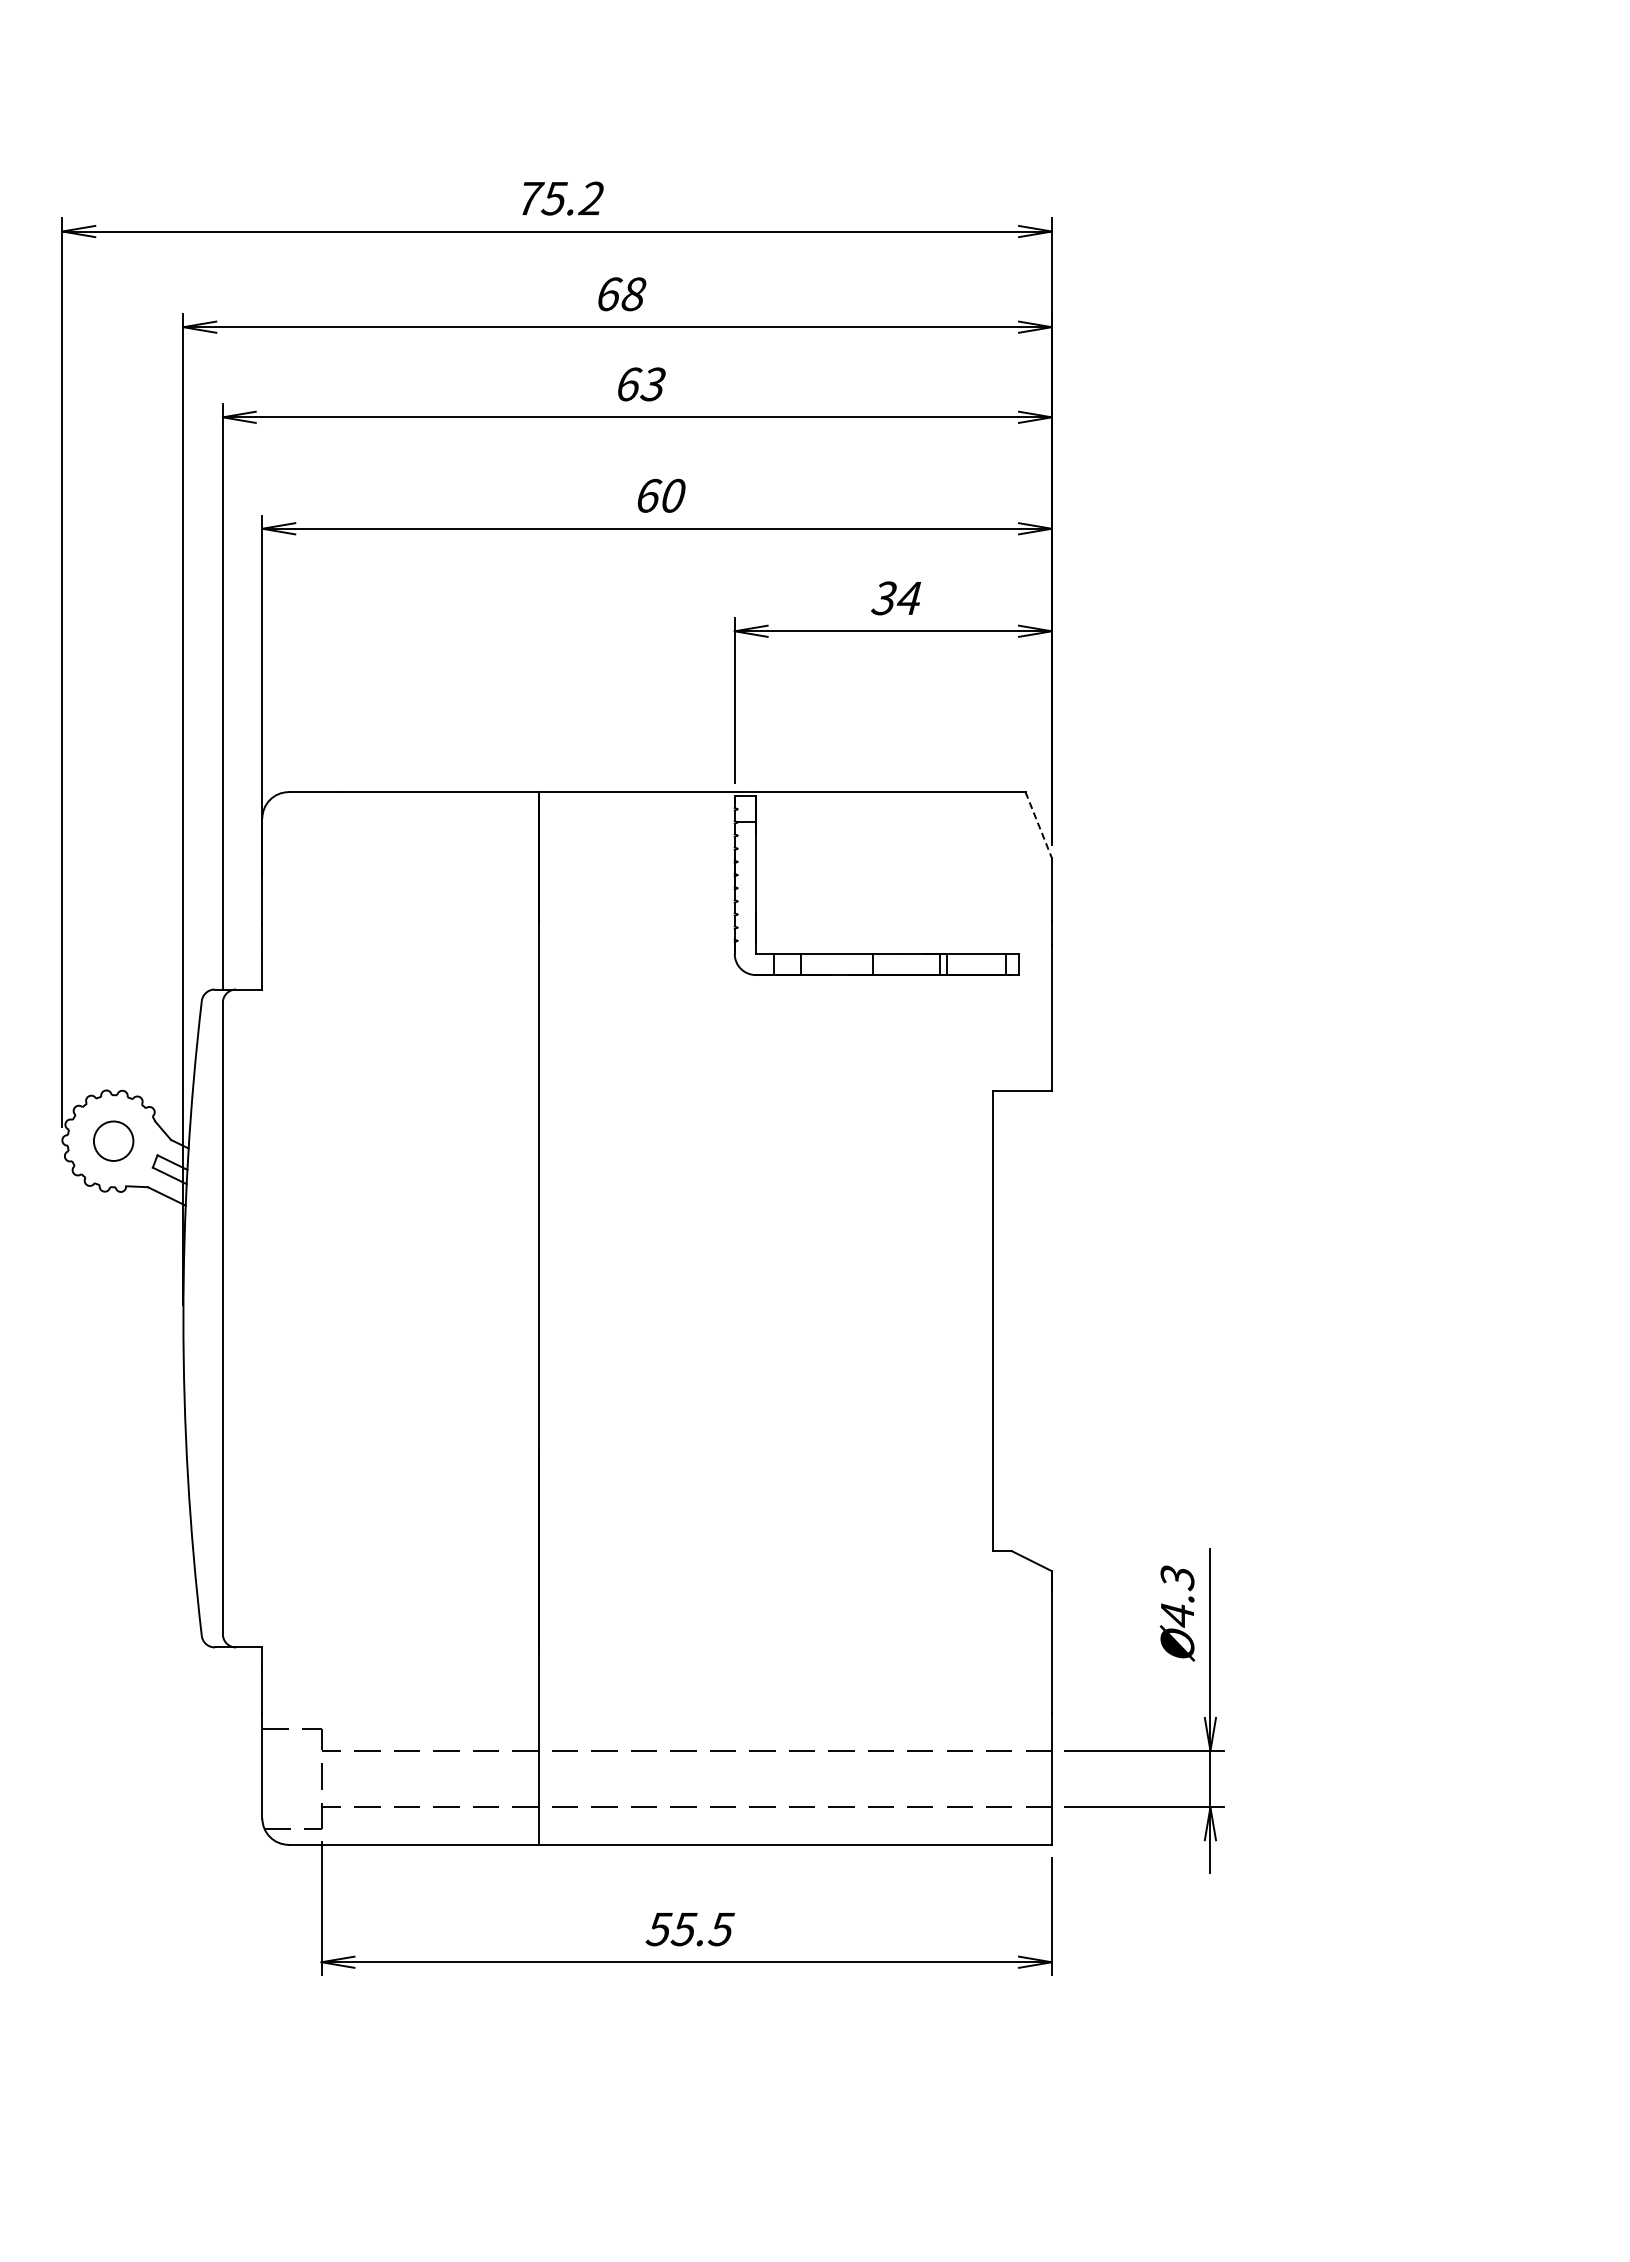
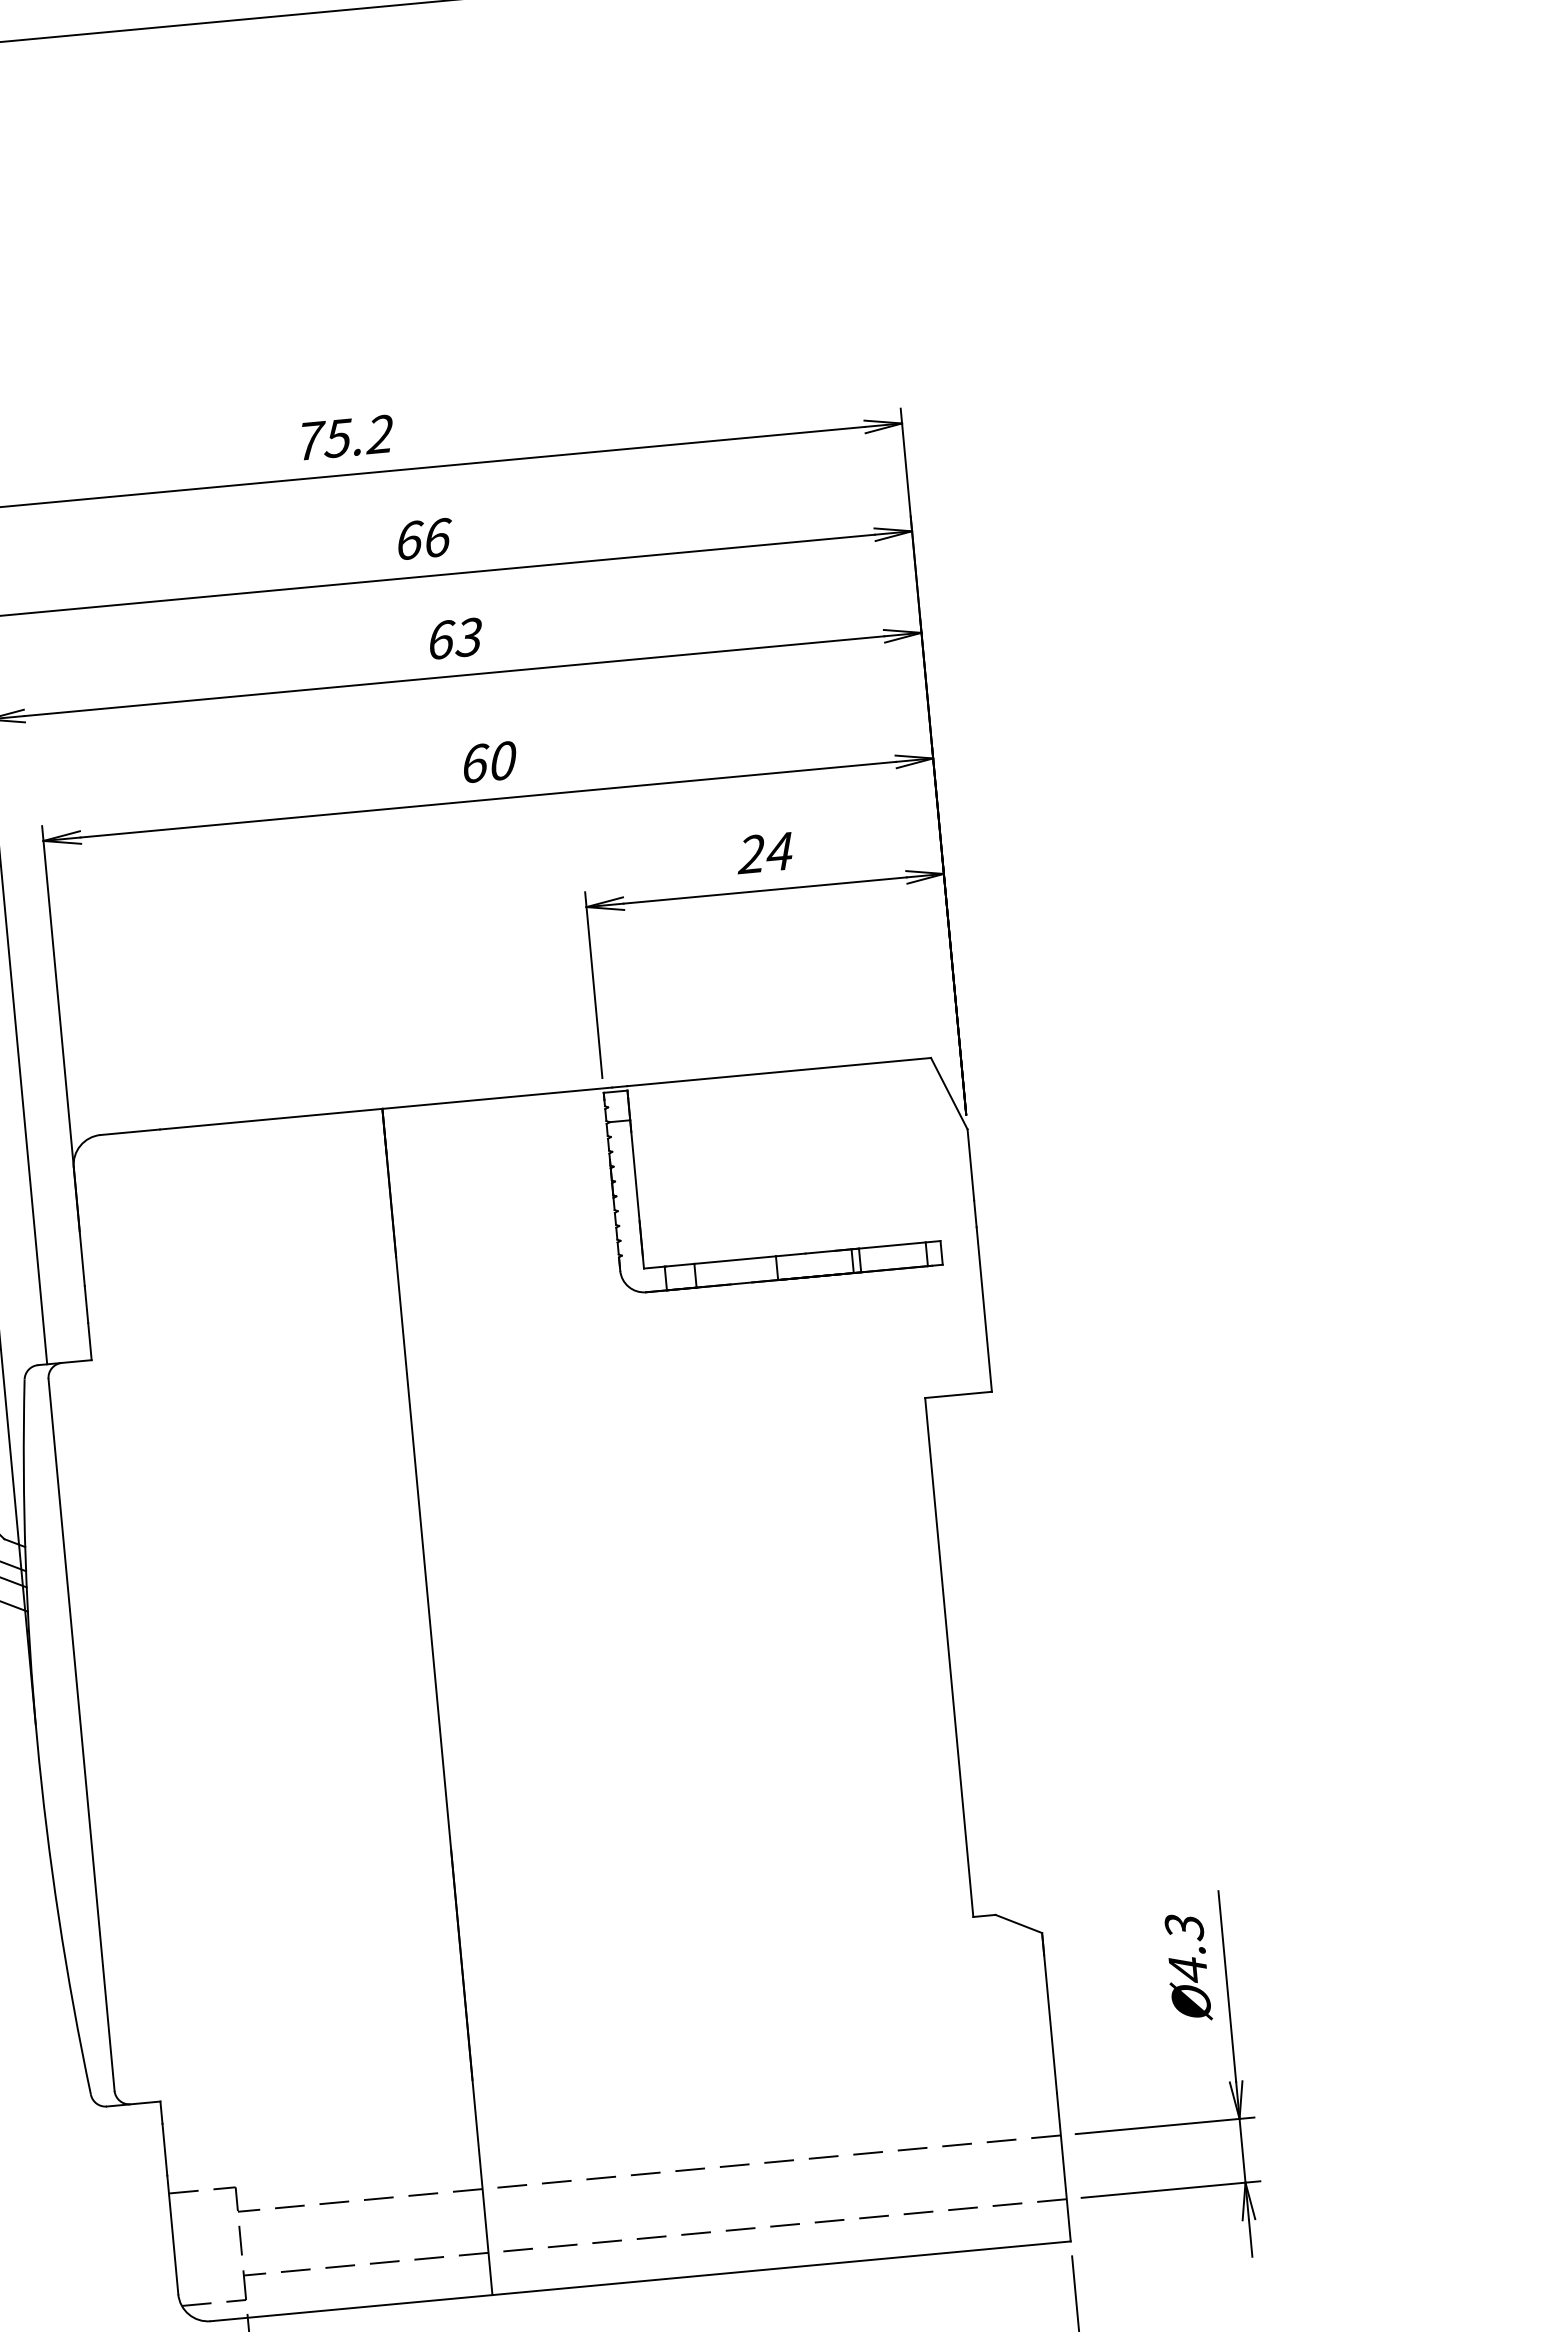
text: (634, 294) -> (438, 538), 68 -> 66
text: (883, 598) -> (750, 854), 34 -> 24
line: (1038, 825) -> (949, 1094), dashed -> solid

